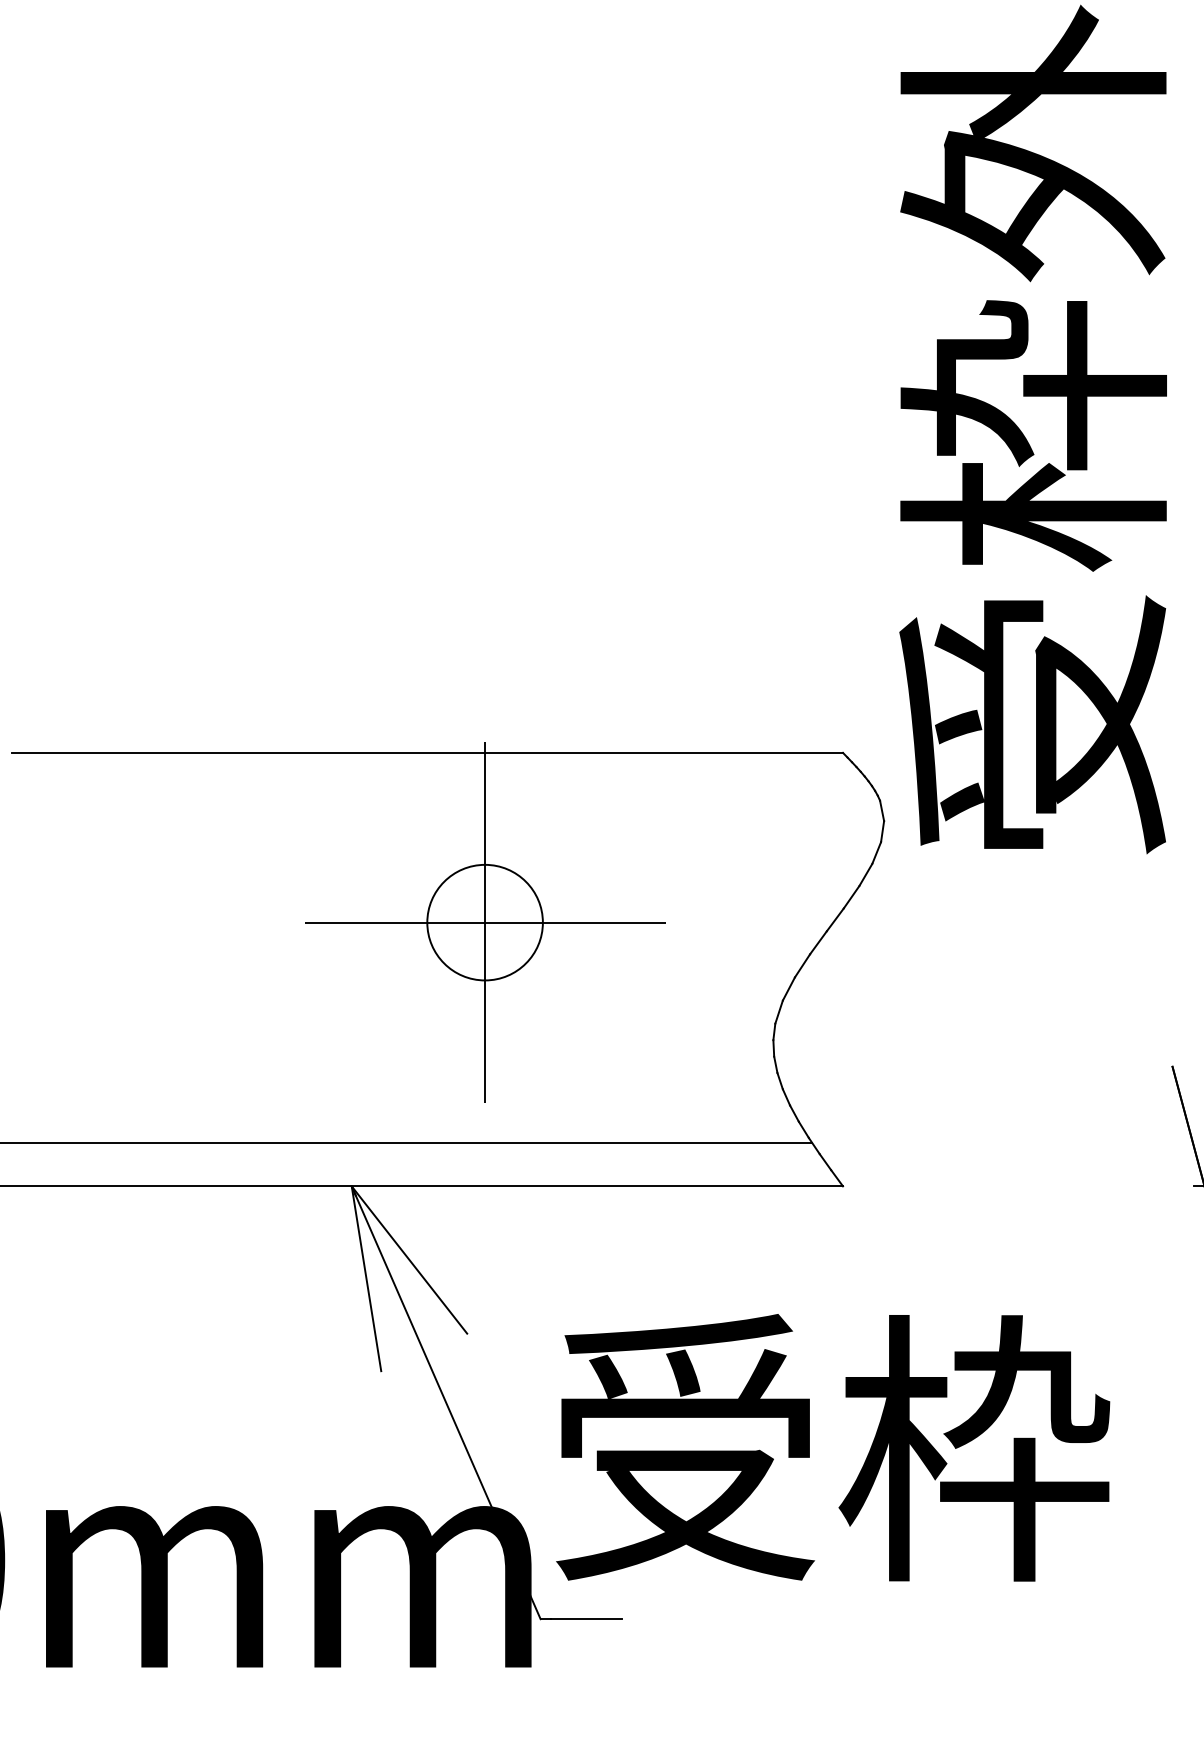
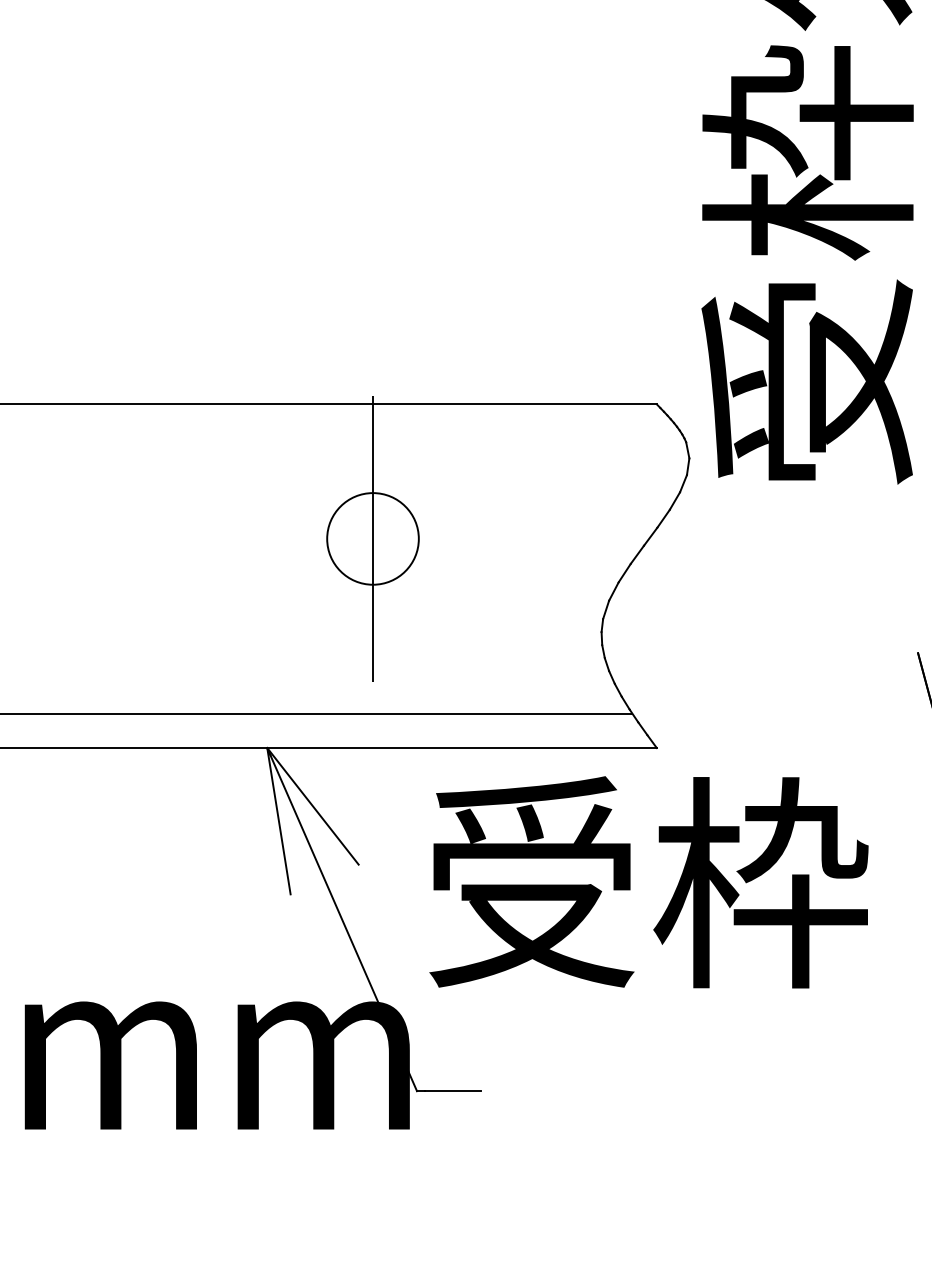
line: (484, 922) -> (372, 538), removed
text: (833, 1447) -> (649, 882), moved

